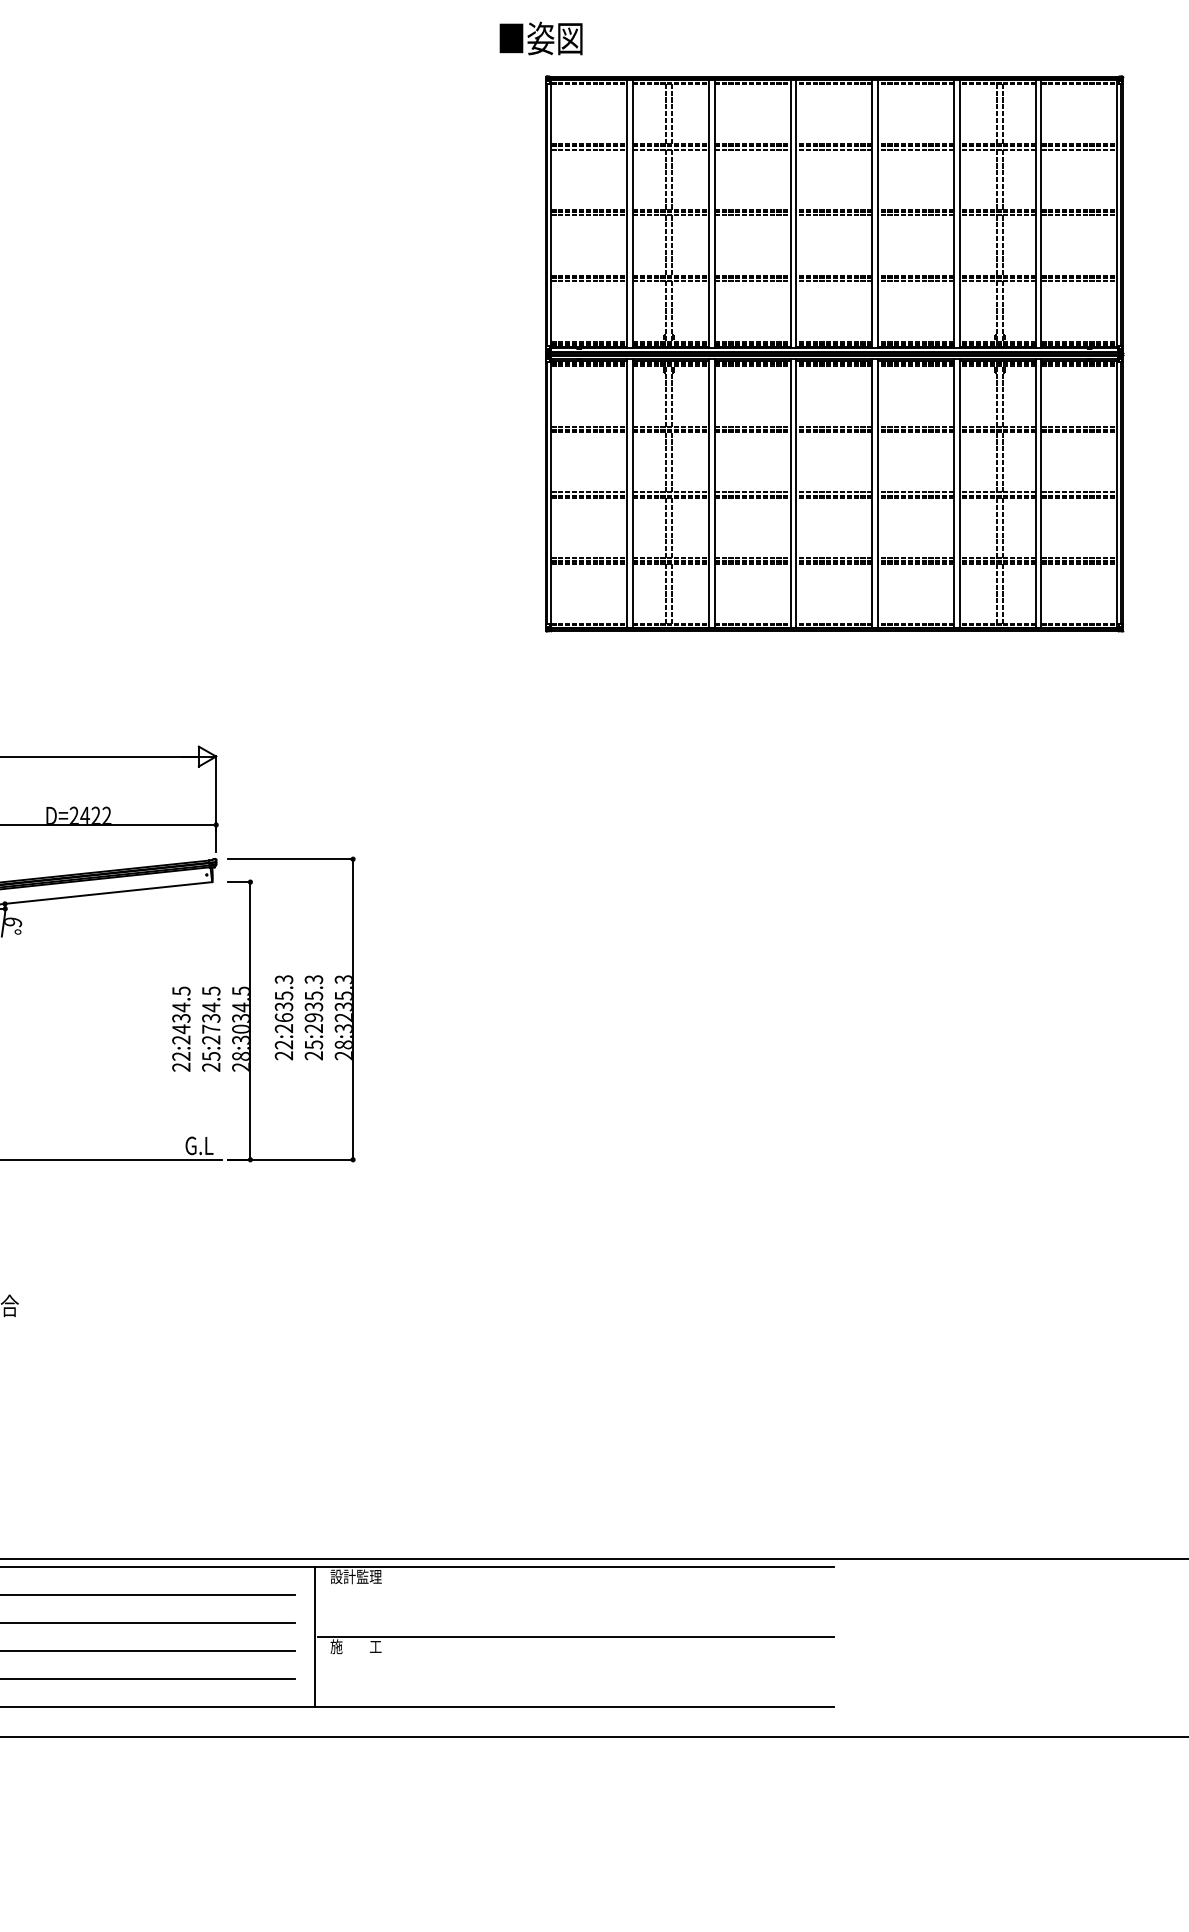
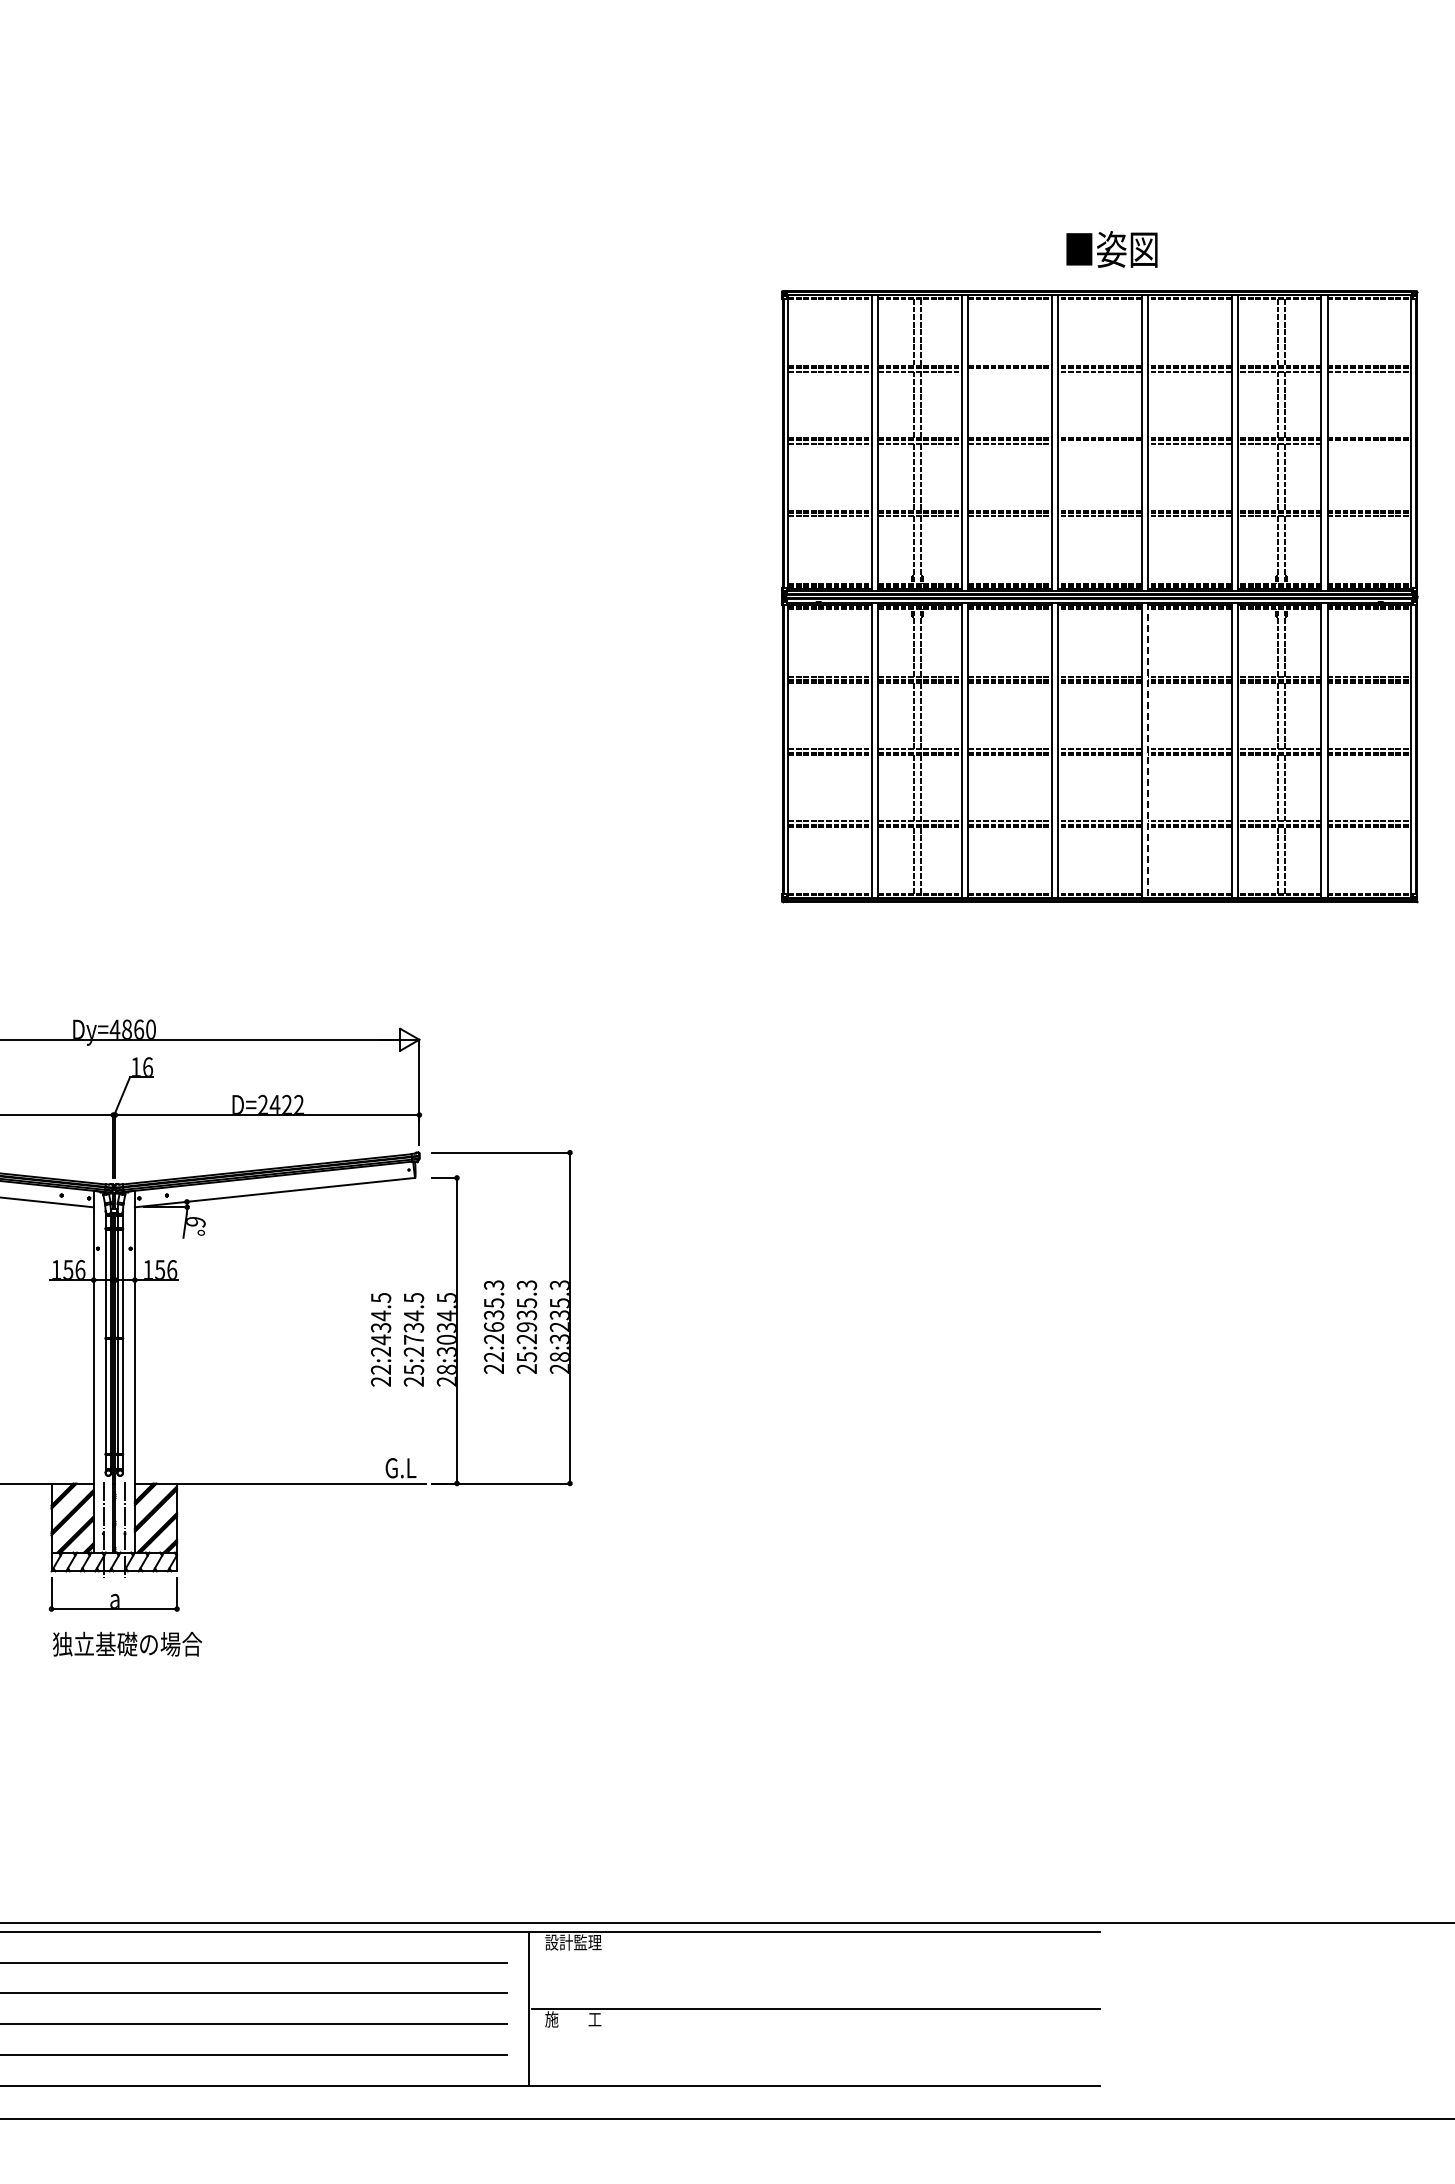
text: (540, 38) -> (1111, 249), moved
line: (752, 149) -> (1009, 371), removed
line: (834, 215) -> (1099, 444), removed
line: (1079, 215) -> (1369, 444), removed
line: (877, 493) -> (1147, 750), solid -> dashed

